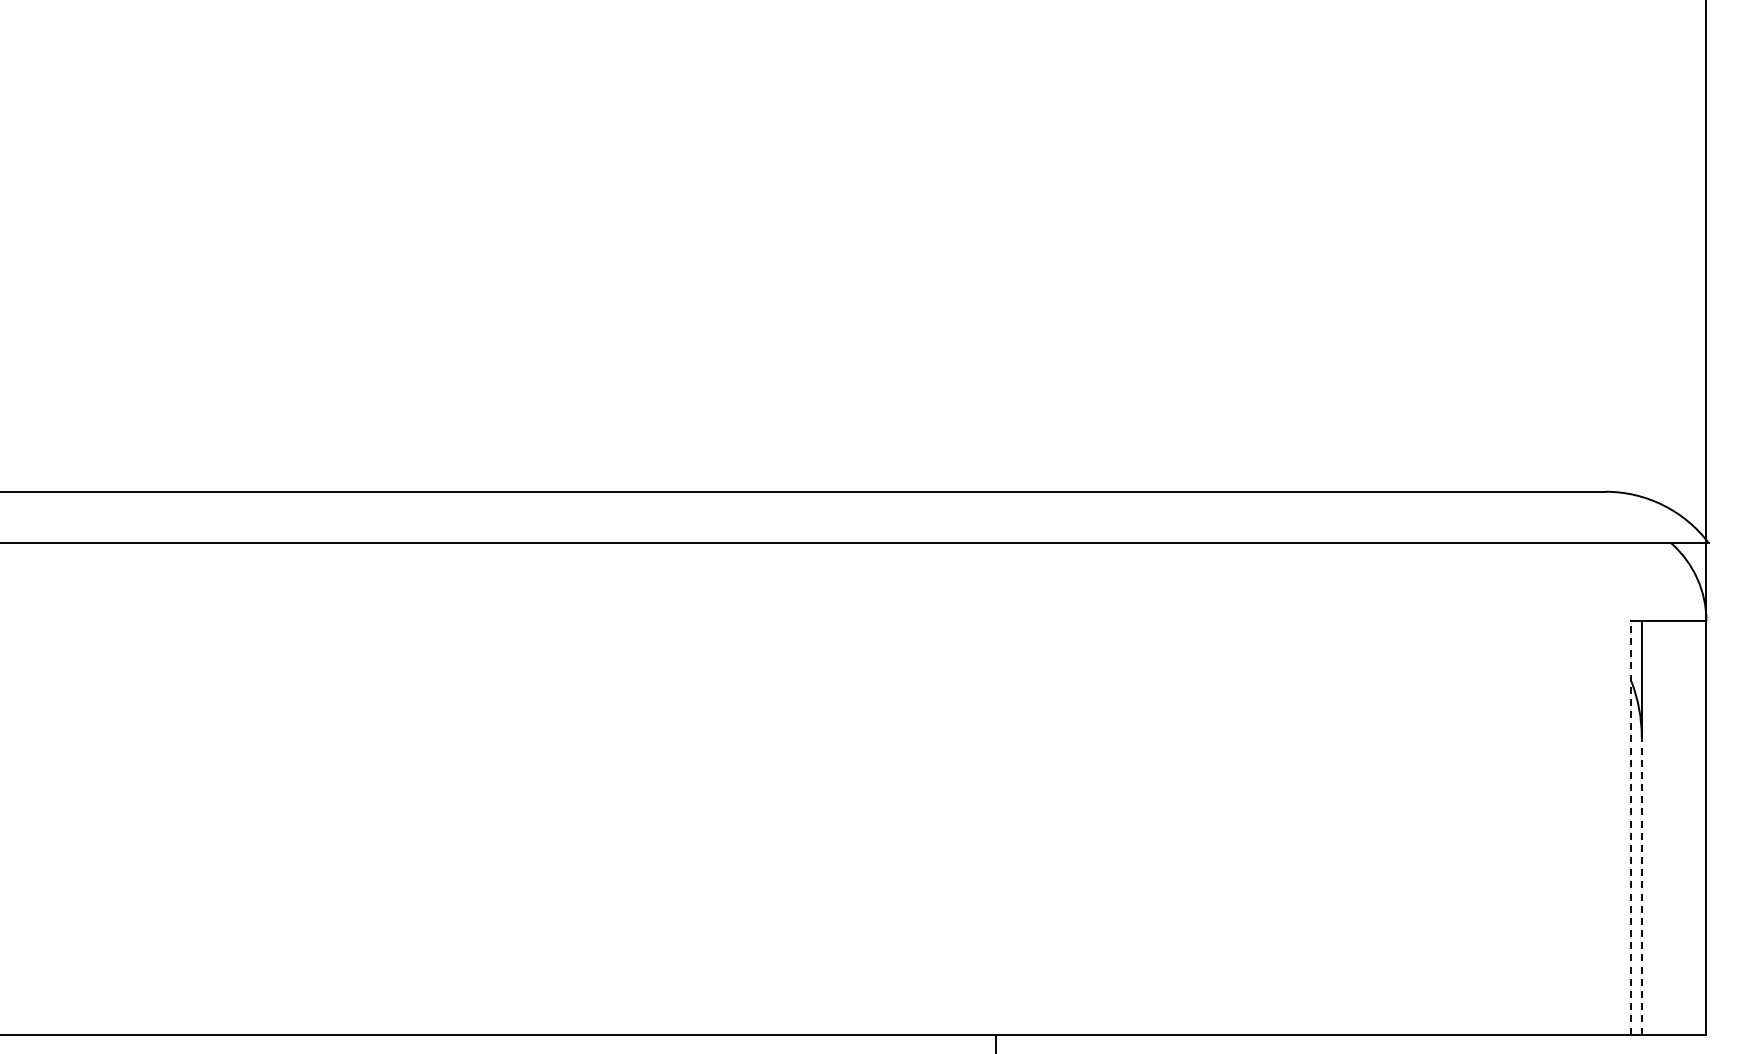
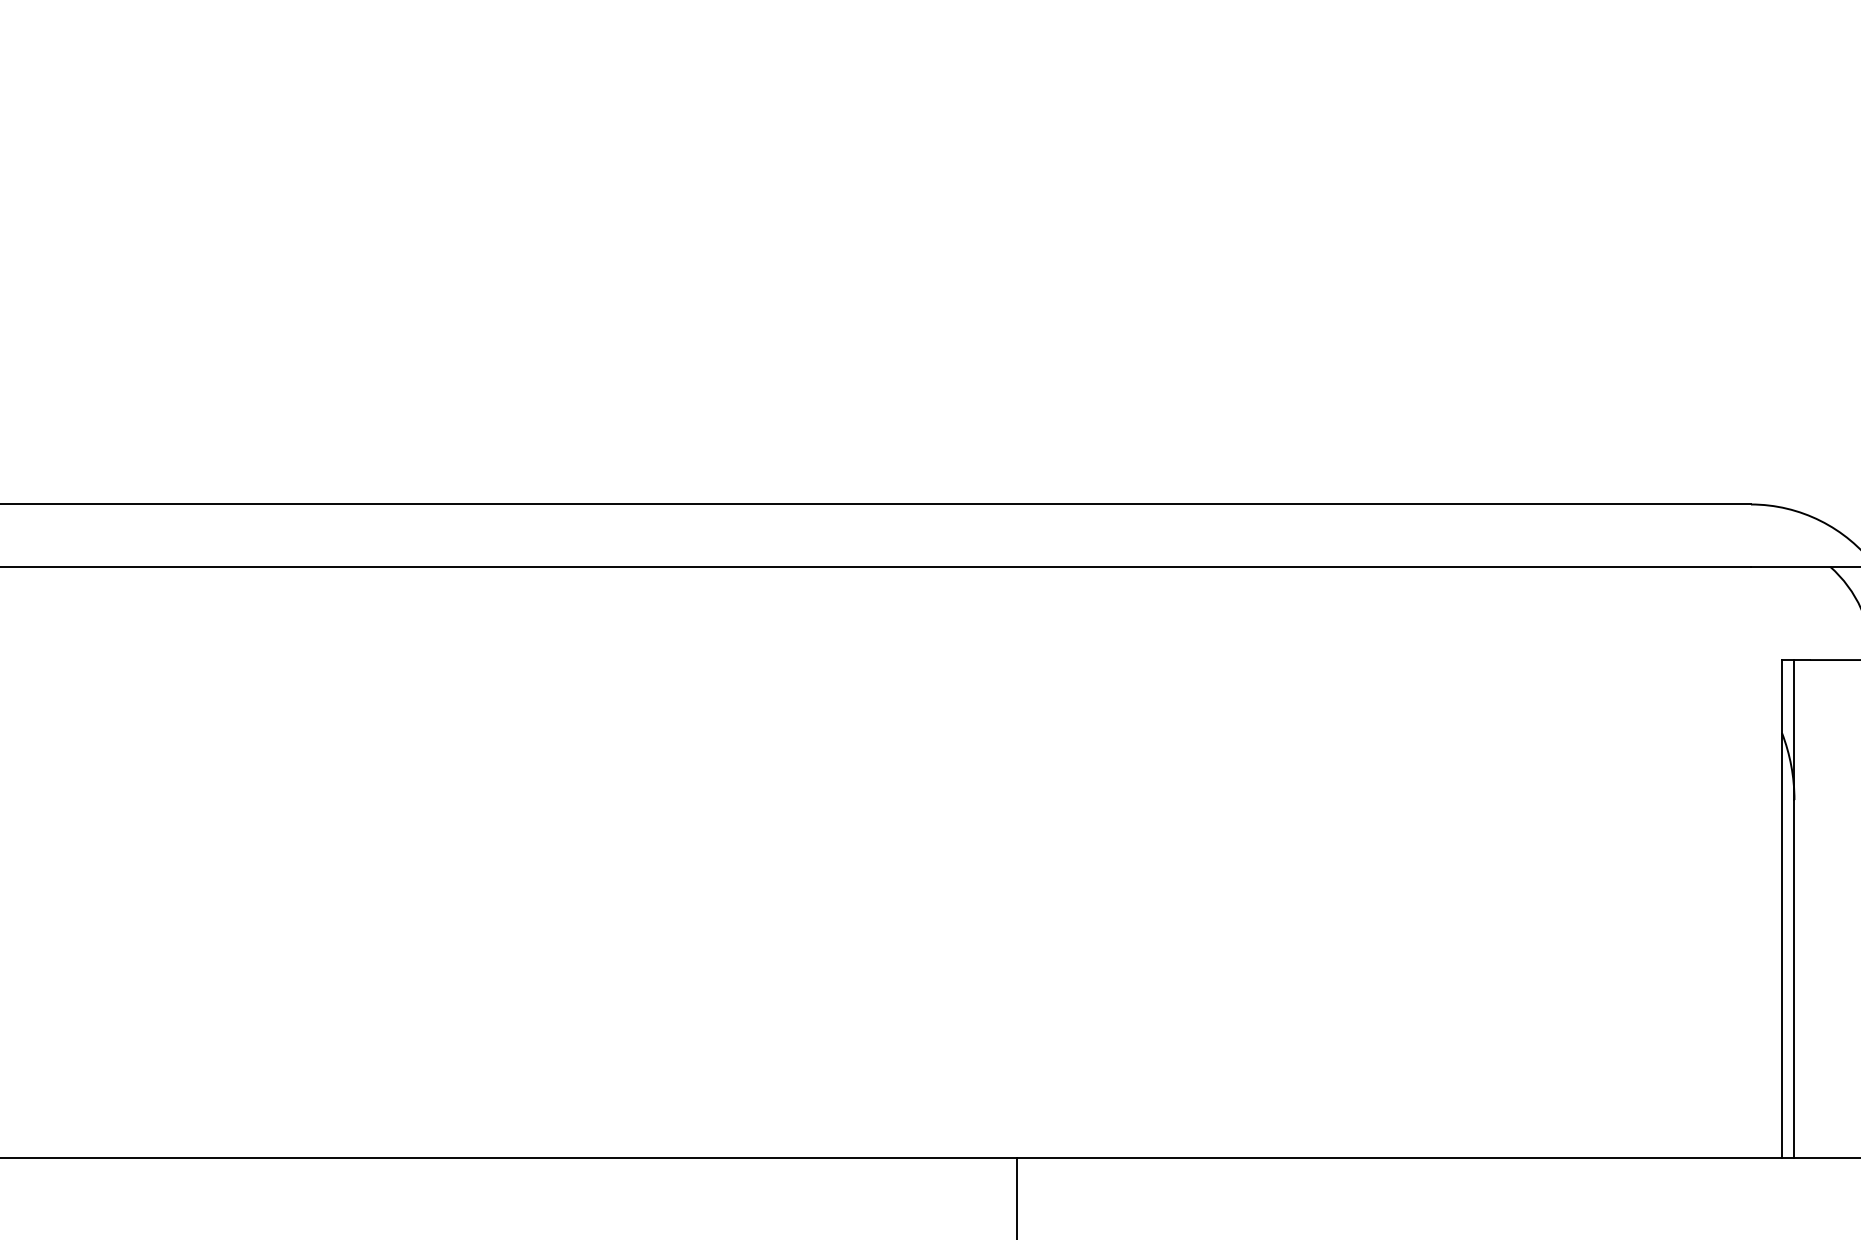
line: (1631, 827) -> (1782, 908), dashed -> solid
line: (1641, 885) -> (1794, 978), dashed -> solid

